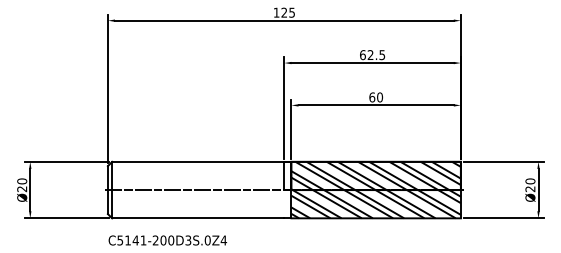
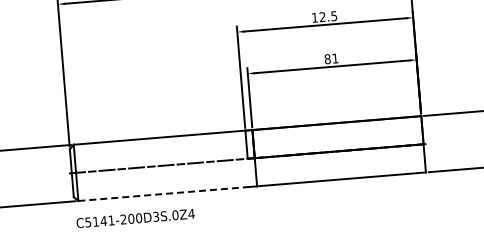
text: (362, 55) -> (314, 18), 62.5 -> 12.5
text: (376, 97) -> (331, 58), 60 -> 81
hatch: (375, 189) -> (338, 150), removed
line: (198, 218) -> (164, 194), solid -> dashed

